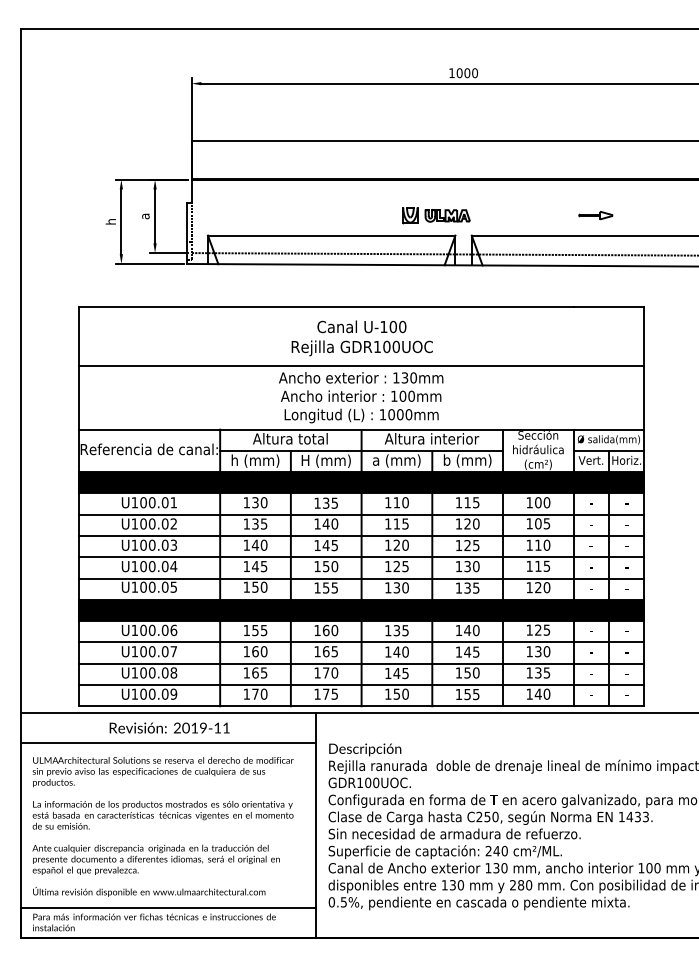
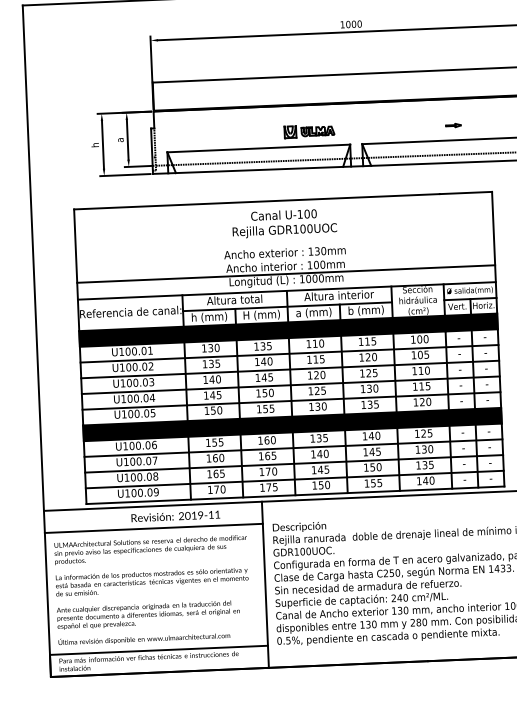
part: (436, 215) -> (309, 131), moved
part: (595, 215) -> (453, 125), size x0.6
line: (361, 365) -> (286, 273), moved
text: (169, 727) -> (175, 516), moved

